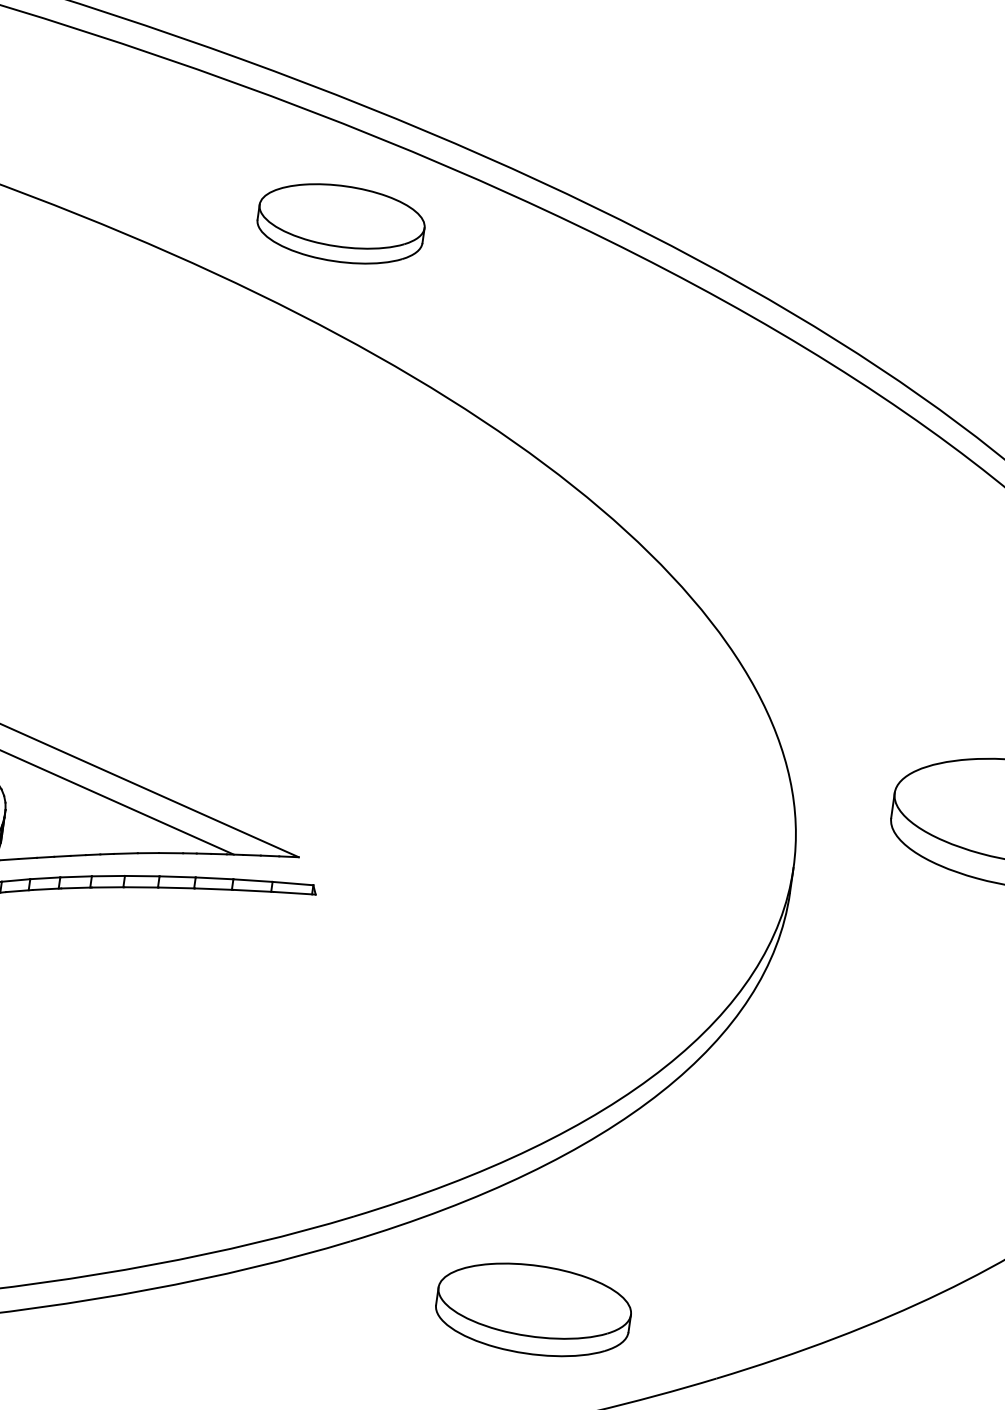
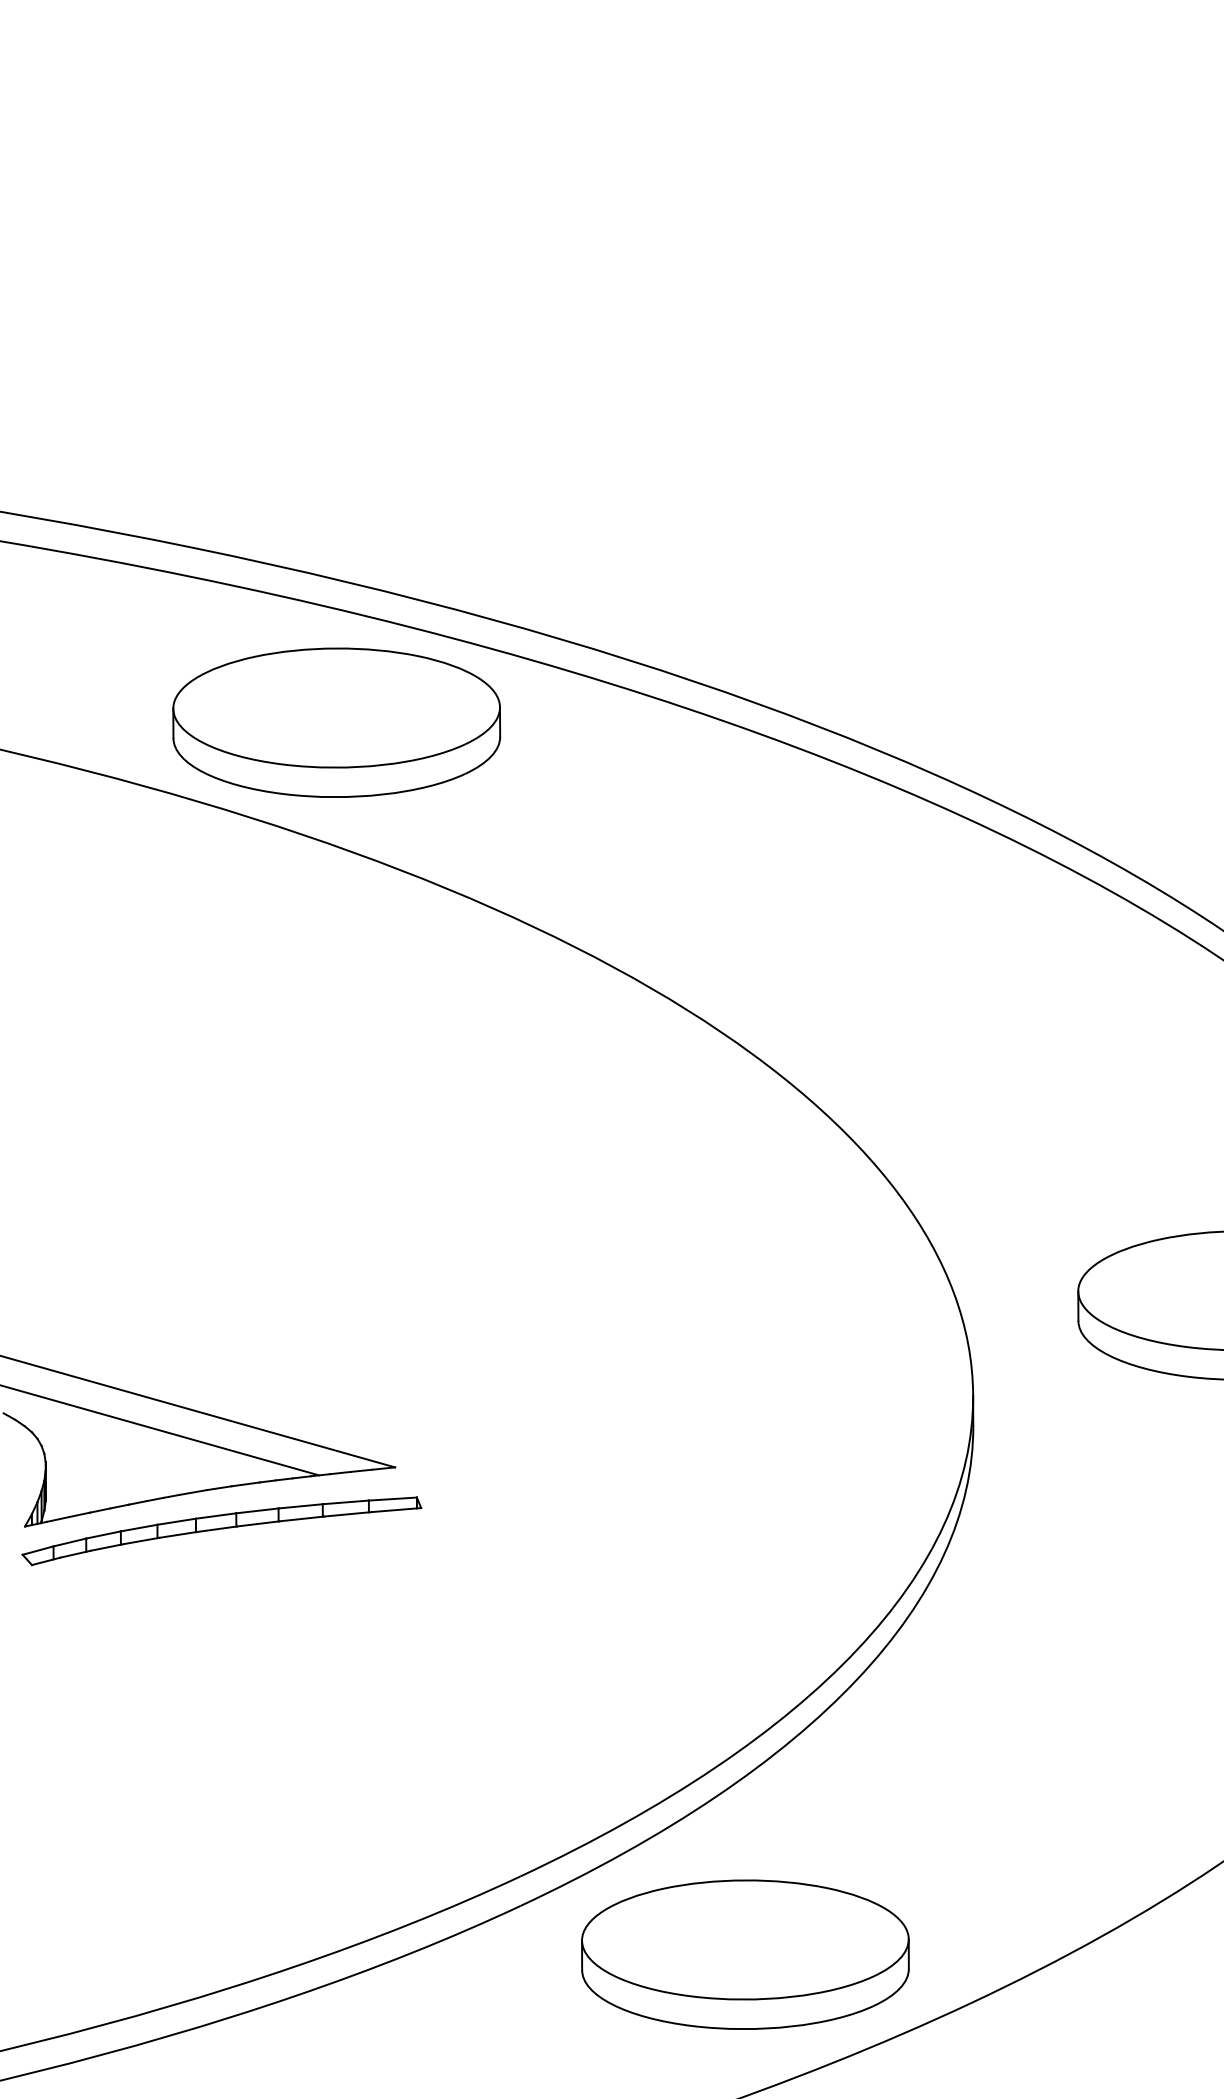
part: (340, 223) -> (336, 722), size x1.67
part: (533, 1309) -> (745, 1954), size x1.43

